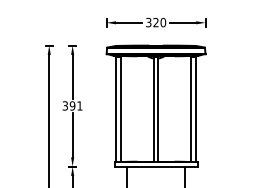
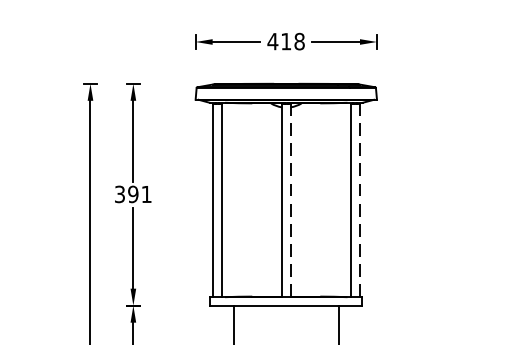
text: (155, 22) -> (285, 41), 320 -> 418
line: (158, 109) -> (290, 200), solid -> dashed
line: (196, 109) -> (360, 200), solid -> dashed

